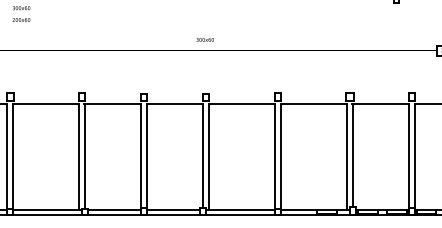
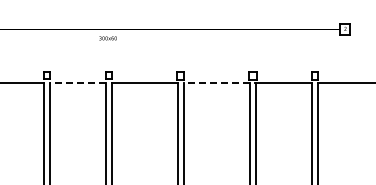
text: (204, 39) -> (107, 37), moved
line: (174, 104) -> (77, 82), solid -> dashed
line: (313, 104) -> (216, 82), solid -> dashed

